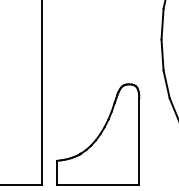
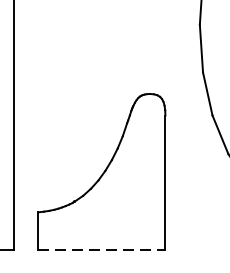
line: (98, 184) -> (102, 249), solid -> dashed

